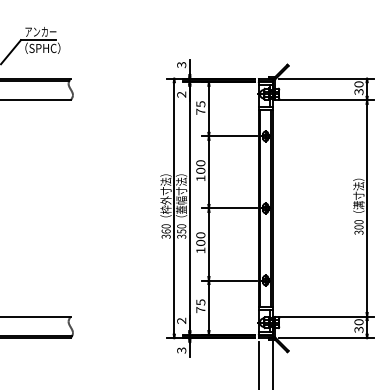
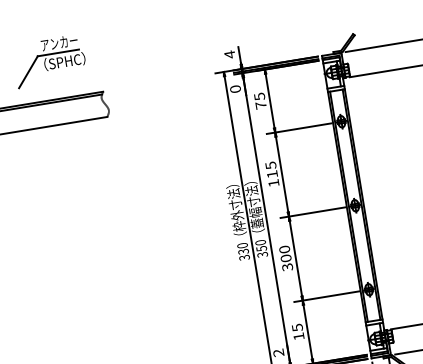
text: (181, 64) -> (229, 54), 3 -> 4
text: (181, 94) -> (235, 89), 2 -> 0
text: (200, 166) -> (271, 169), 100 -> 115
text: (165, 231) -> (242, 251), 360 -> 330
text: (200, 250) -> (287, 267), 100 -> 300
text: (200, 310) -> (298, 337), 75 -> 15

